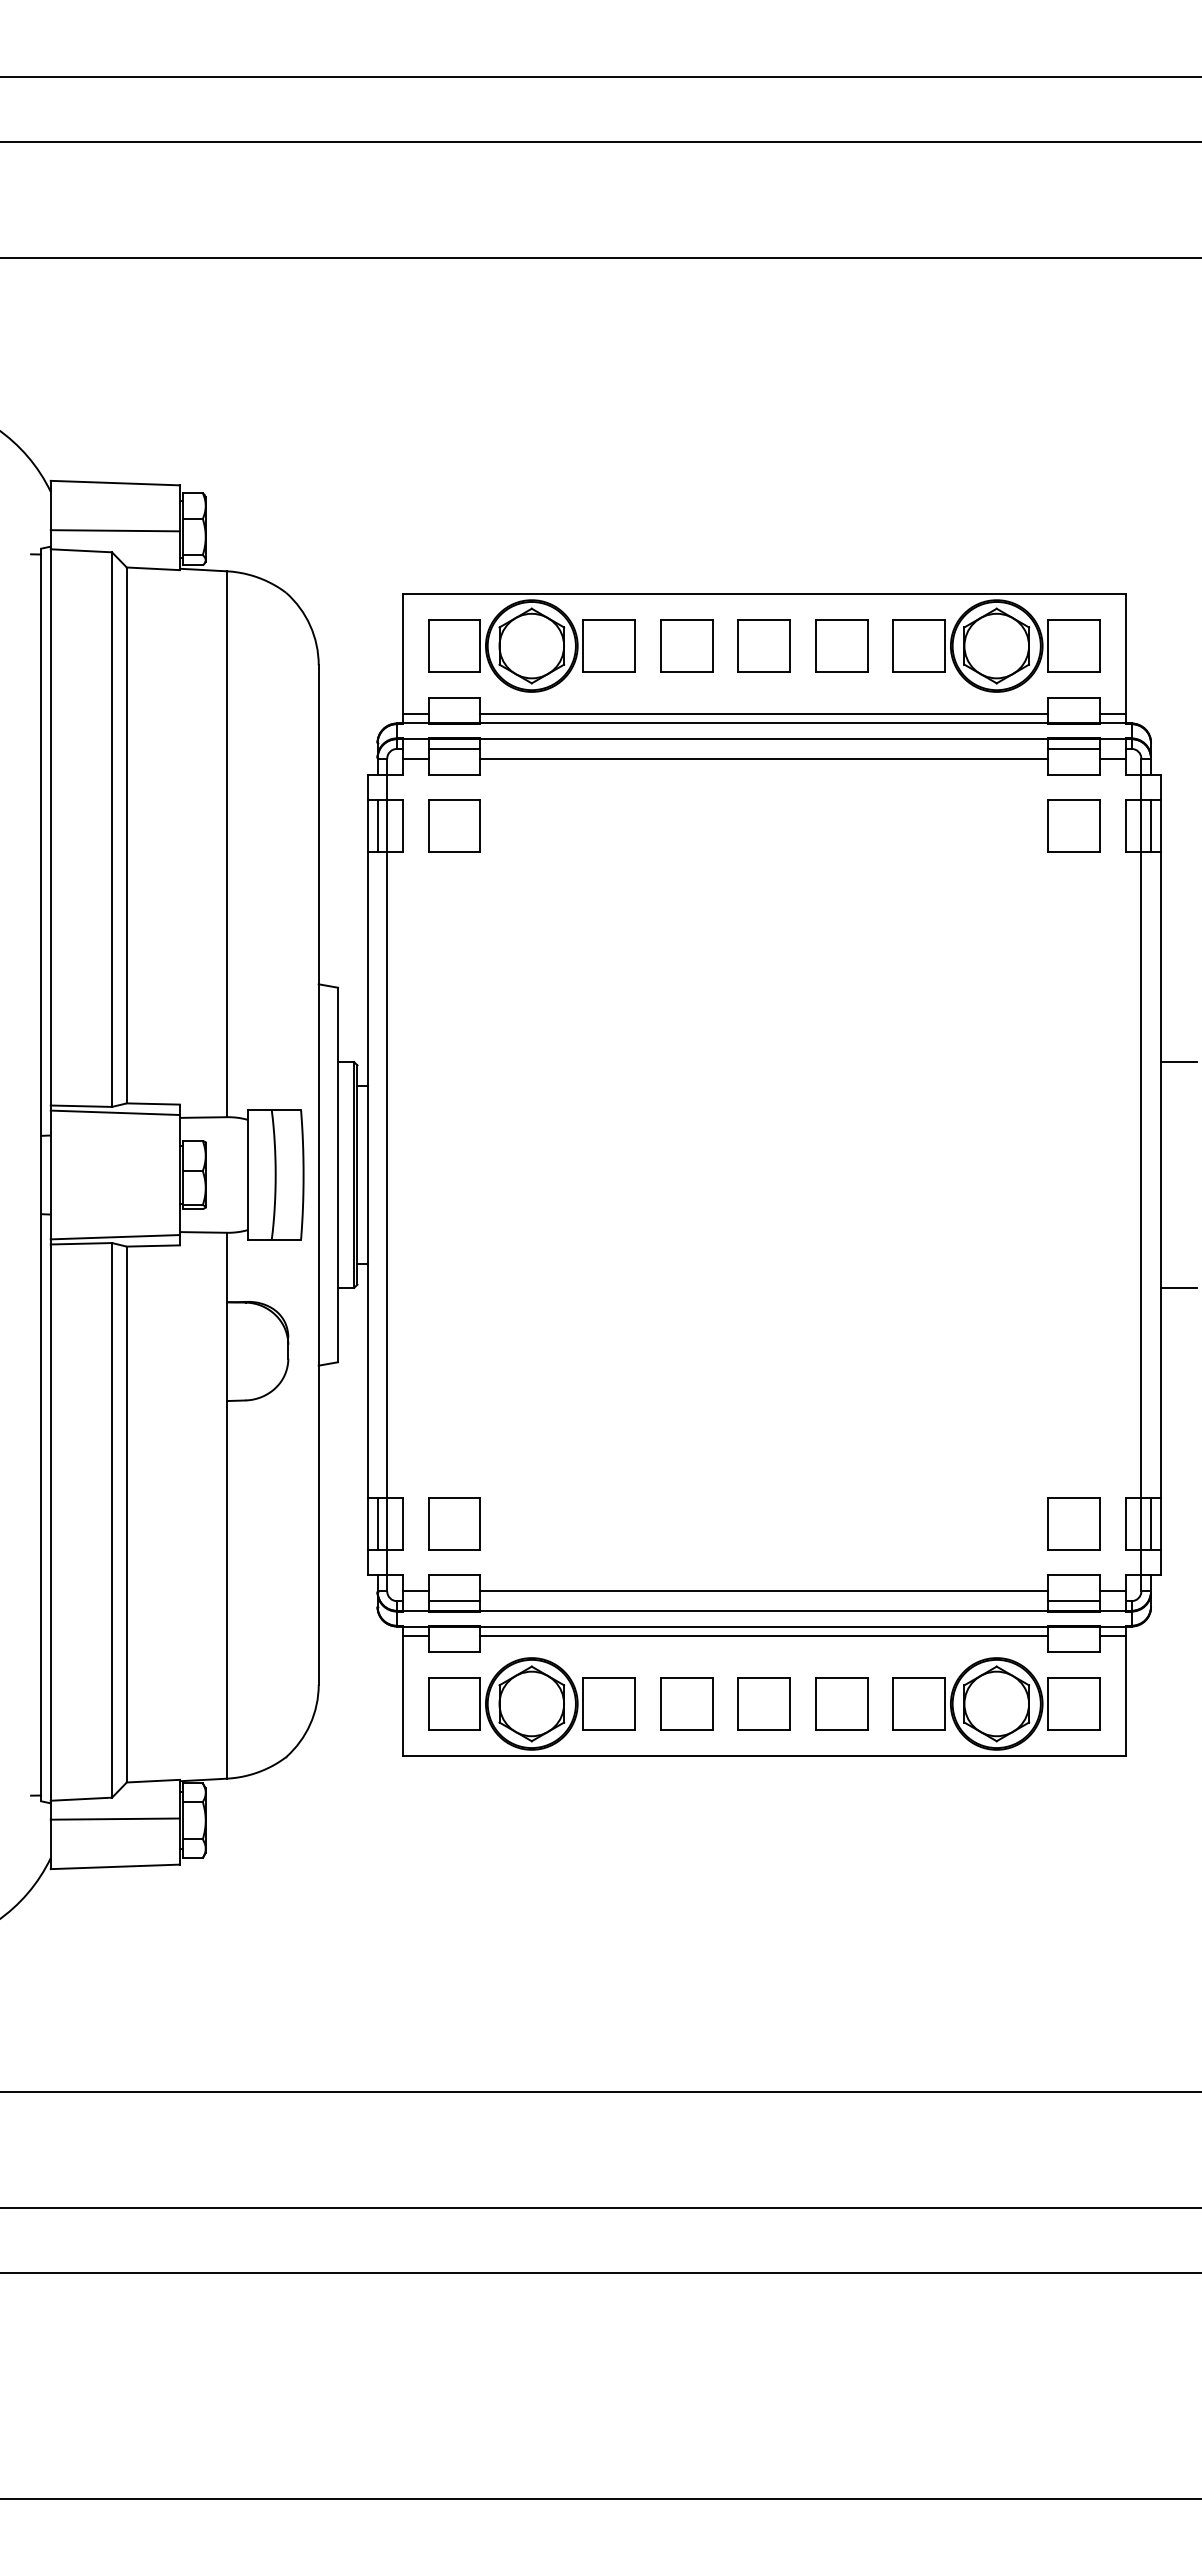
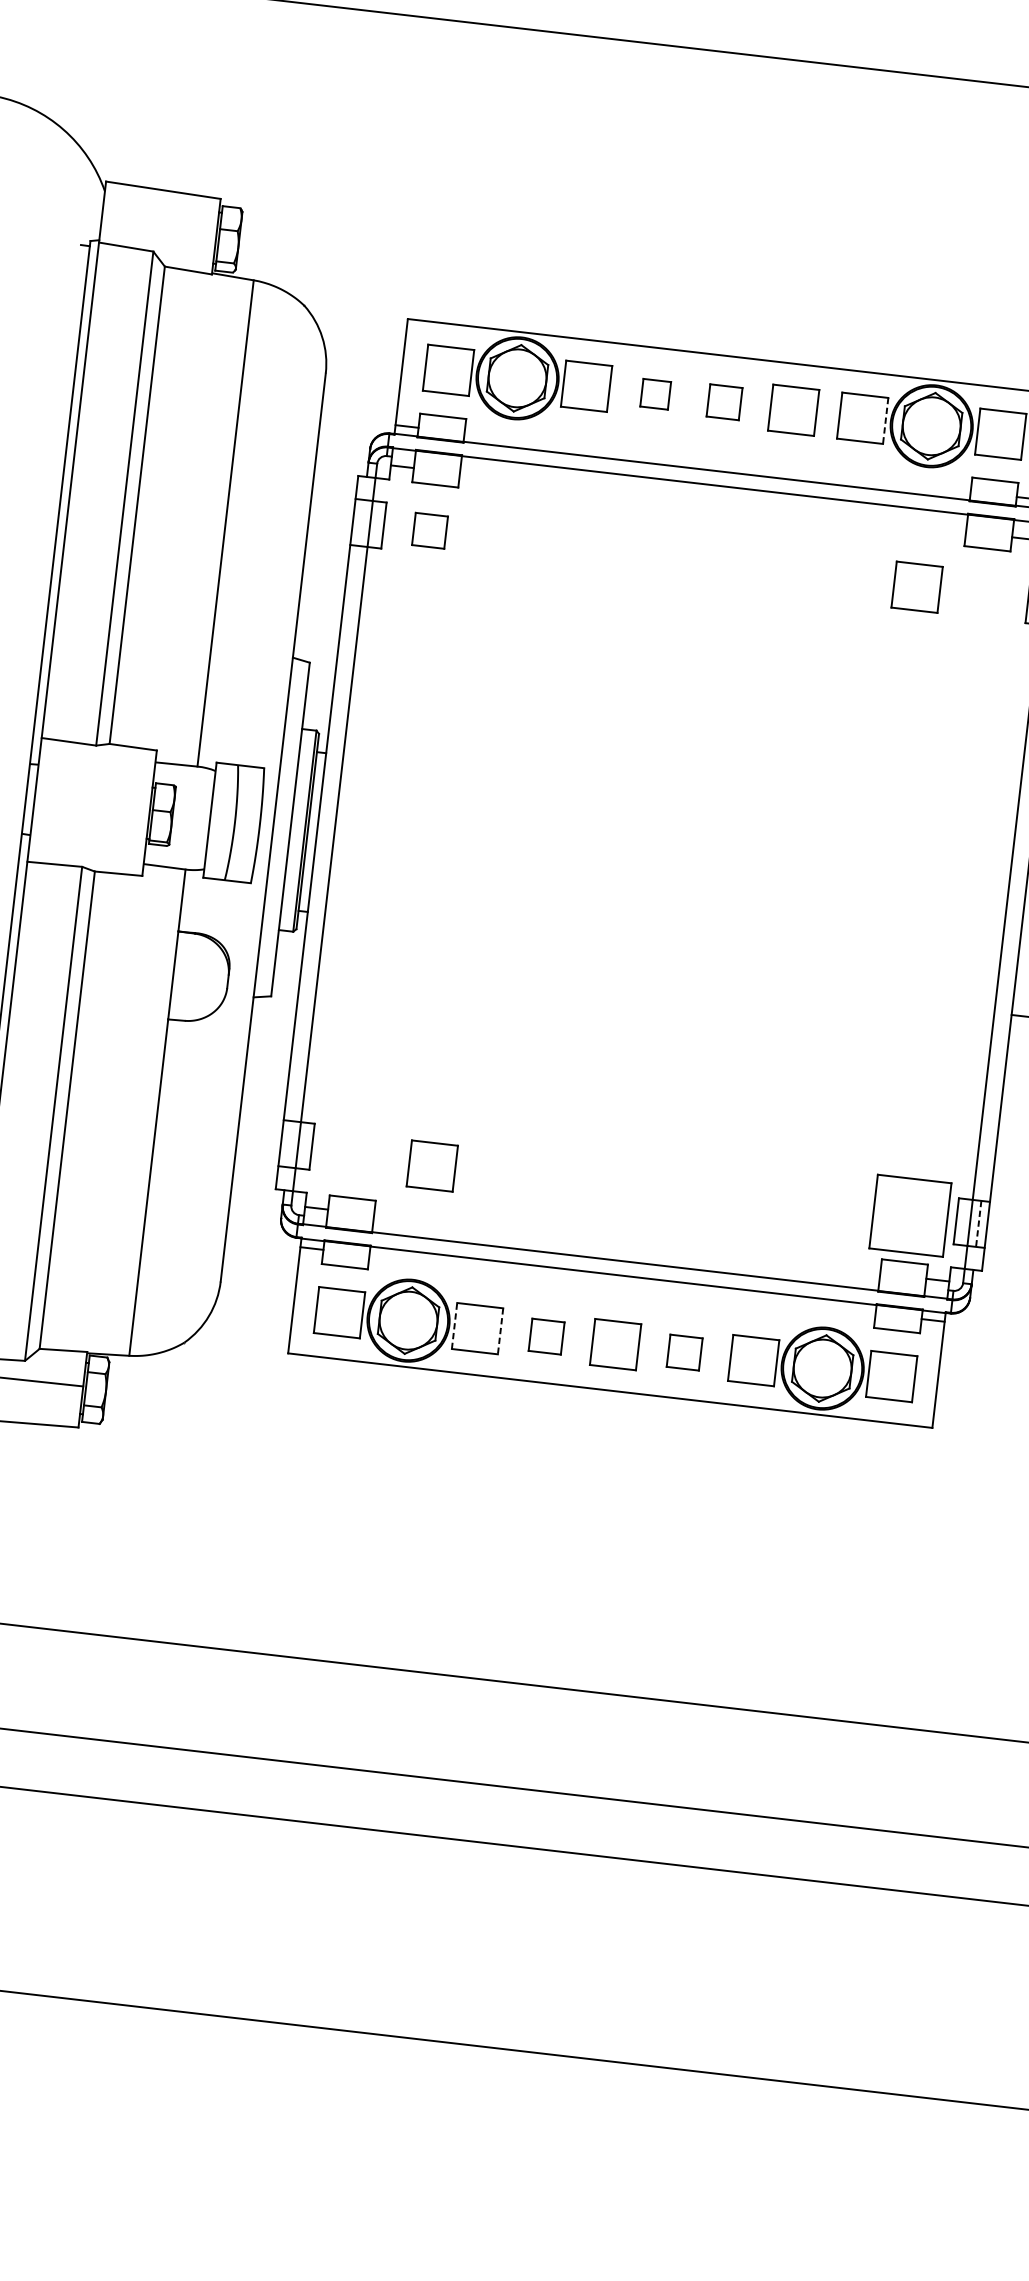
line: (114, 530) -> (157, 232), removed
part: (686, 645) -> (655, 393), size x0.6
part: (763, 645) -> (724, 401), size x0.7
line: (945, 646) -> (886, 421), solid -> dashed
line: (764, 713) -> (717, 462), removed
line: (454, 748) -> (438, 461), removed
line: (1074, 748) -> (990, 525), removed
line: (764, 758) -> (713, 502), removed
part: (454, 825) -> (430, 530), size x0.7
part: (1073, 825) -> (916, 586), moved
line: (377, 826) -> (361, 523), removed
line: (114, 1112) -> (97, 750), removed
line: (114, 1237) -> (84, 862), removed
line: (377, 1523) -> (289, 1144), removed
part: (454, 1523) -> (432, 1165), moved
part: (1073, 1523) -> (909, 1215), size x1.6
line: (1151, 1523) -> (979, 1223), solid -> dashed
line: (764, 1591) -> (627, 1244), removed
line: (454, 1601) -> (350, 1221), removed
line: (1074, 1601) -> (902, 1285), removed
line: (764, 1636) -> (622, 1284), removed
line: (583, 1703) -> (454, 1325), solid -> dashed
line: (635, 1703) -> (500, 1330), solid -> dashed
part: (686, 1703) -> (546, 1336), size x0.7
part: (841, 1703) -> (684, 1352), size x0.7

